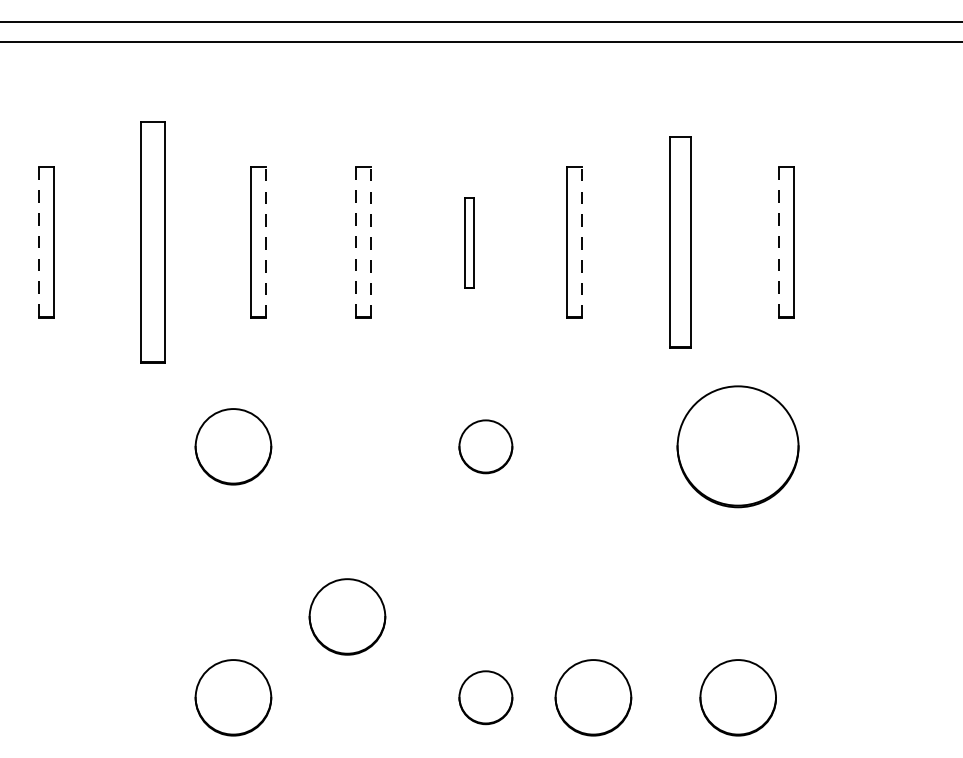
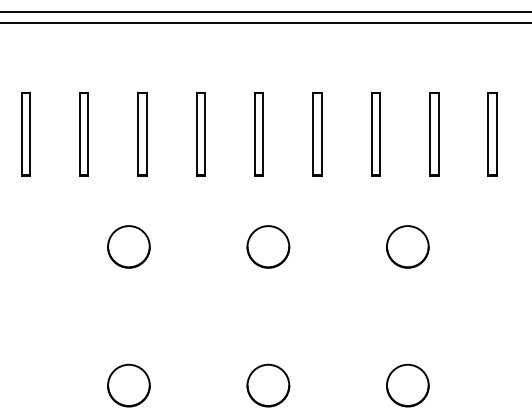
line: (39, 243) -> (21, 134), dashed -> solid
part: (151, 243) -> (83, 134), size x0.62
line: (265, 243) -> (146, 134), dashed -> solid
line: (355, 243) -> (196, 134), dashed -> solid
line: (372, 243) -> (205, 134), dashed -> solid
part: (467, 243) -> (258, 134), size x1.67
line: (581, 243) -> (321, 134), dashed -> solid
part: (679, 243) -> (375, 134), size x0.71
line: (779, 243) -> (430, 134), dashed -> solid
part: (891, 243) -> (492, 134), added
part: (486, 445) -> (268, 246), size x1.43
circle: (737, 445) -> (407, 246), size x0.62
circle: (346, 616) -> (191, 340), removed
part: (486, 697) -> (268, 385), size x1.43
part: (592, 697) -> (327, 385), removed

